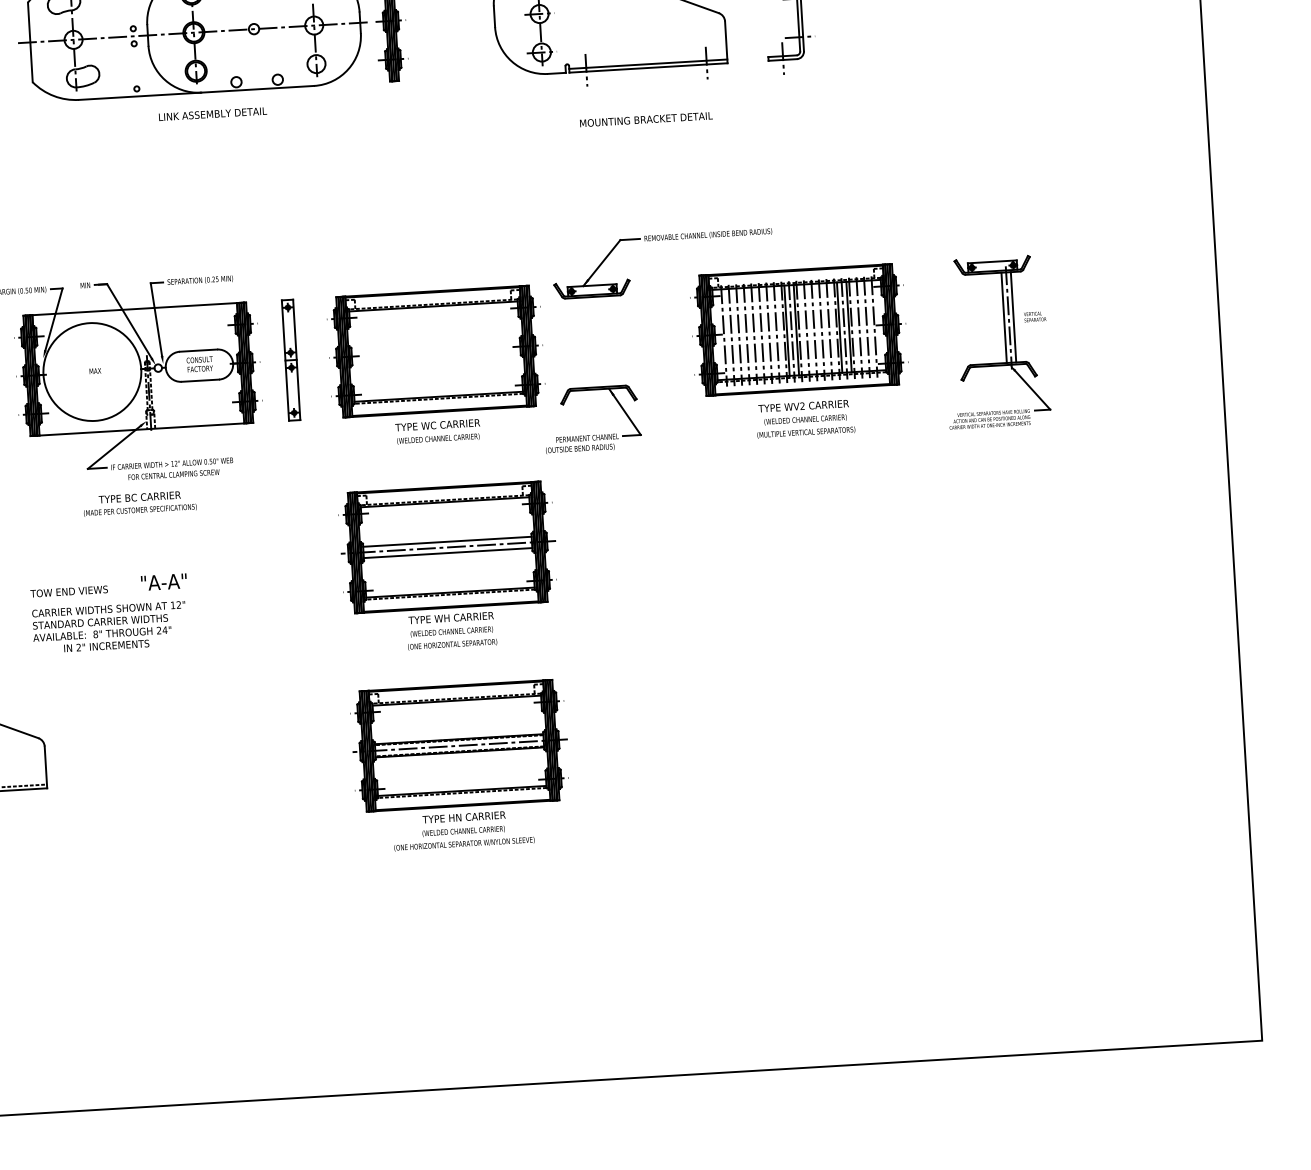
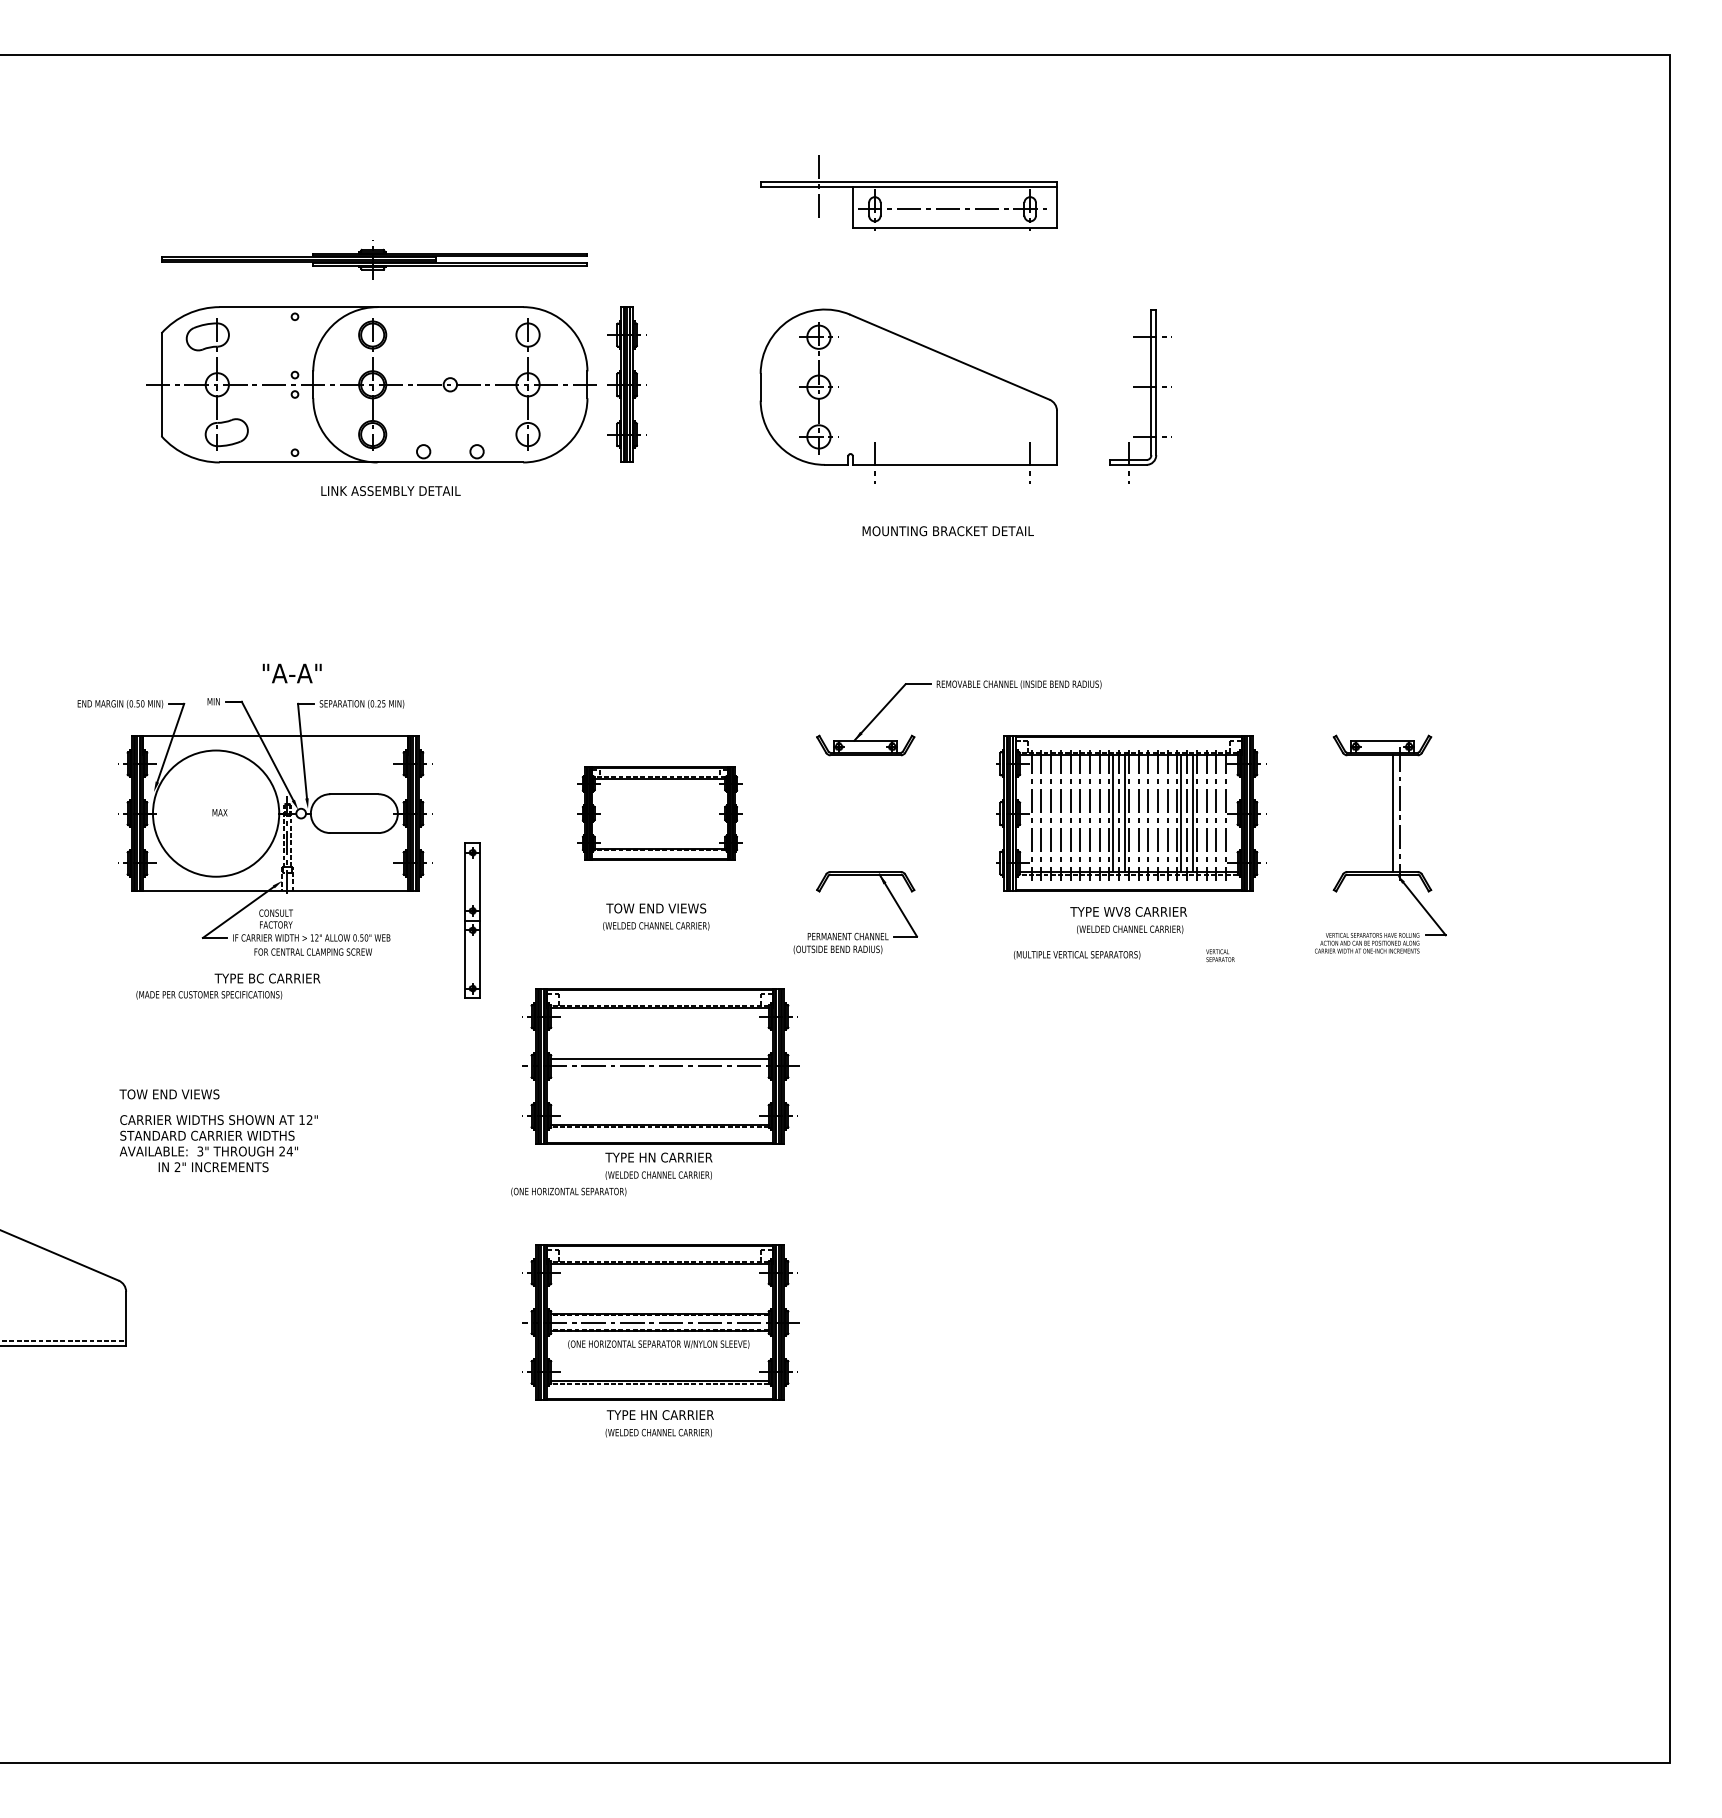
line: (647, 64) -> (954, 460), removed
text: (1035, 316) -> (1220, 955), moved
line: (1013, 317) -> (1405, 813), removed
part: (435, 351) -> (659, 813), size x0.6
part: (290, 360) -> (472, 920), moved
text: (199, 364) -> (275, 918), moved
text: (802, 405) -> (1127, 911), WV2 -> WV8
text: (437, 425) -> (655, 908), TYPE WC CARRIER -> TOW END VIEWS
text: (806, 432) -> (1077, 955), moved
text: (140, 510) -> (209, 995), moved
line: (447, 552) -> (659, 1073), removed
text: (163, 582) -> (291, 673), moved
text: (450, 617) -> (658, 1157), TYPE WH CARRIER -> TYPE HN CARRIER
text: (95, 634) -> (200, 1151), 8" -> 3"
text: (452, 644) -> (568, 1191), moved
text: (464, 844) -> (658, 1344), moved

